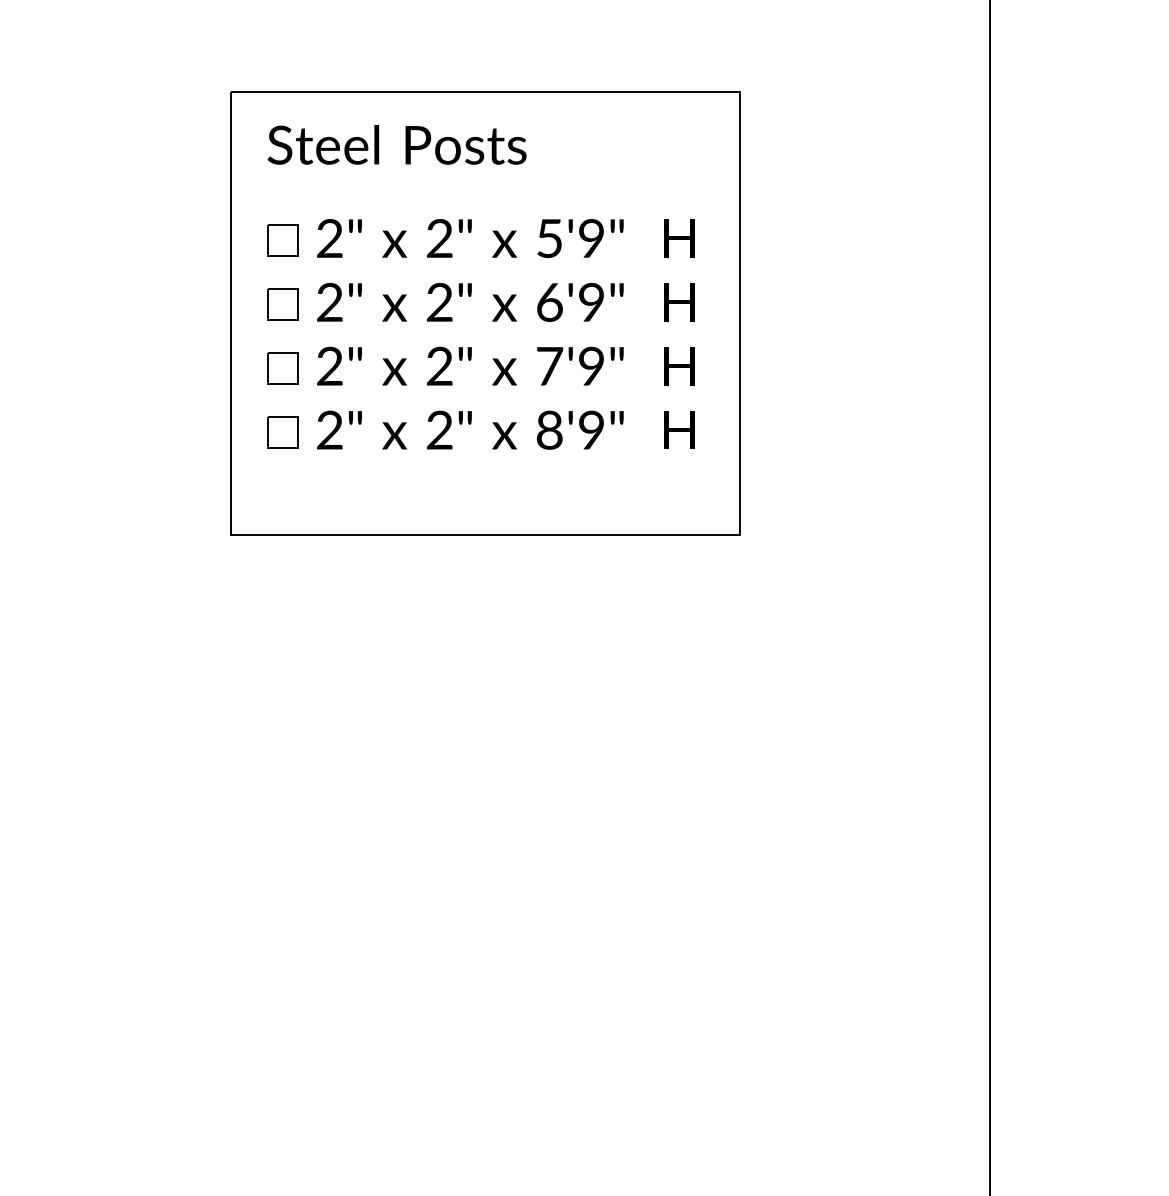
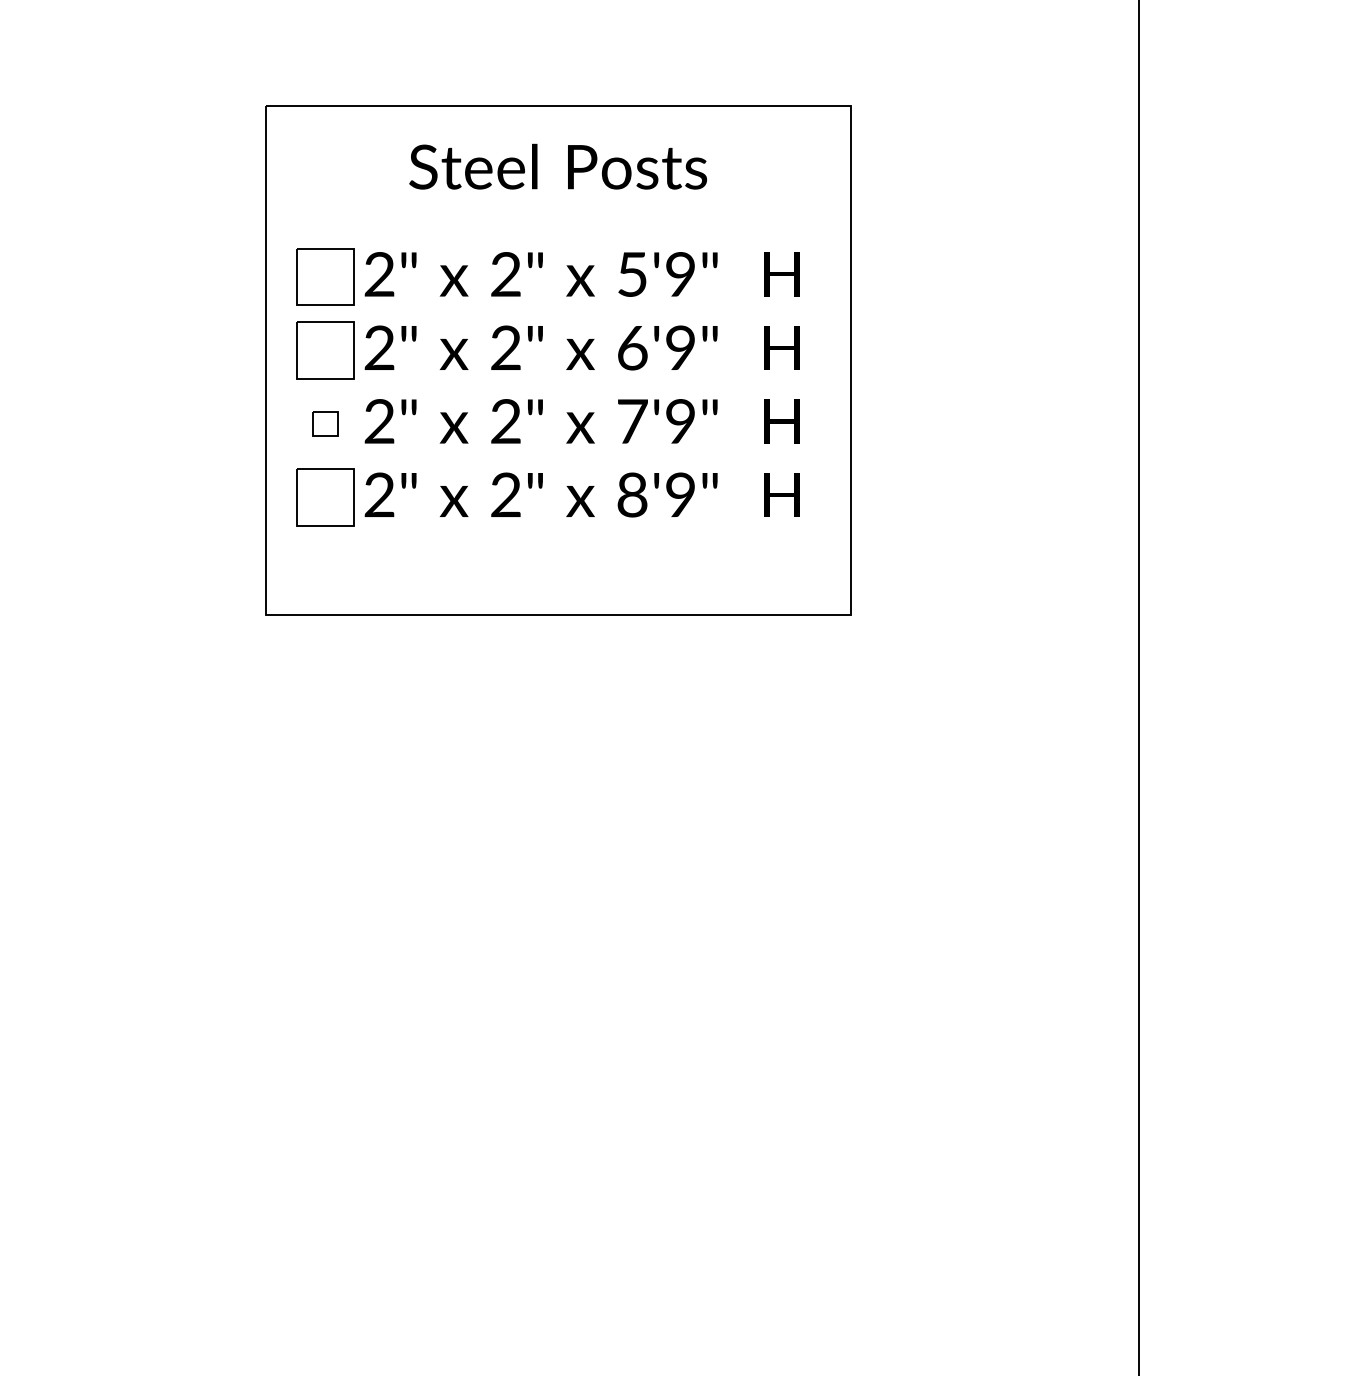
text: (396, 144) -> (557, 166), moved
part: (282, 240) -> (325, 276), size x1.6
part: (282, 304) -> (325, 350), size x1.6
part: (282, 368) -> (325, 423), size x0.7
part: (282, 432) -> (325, 497), size x1.6

